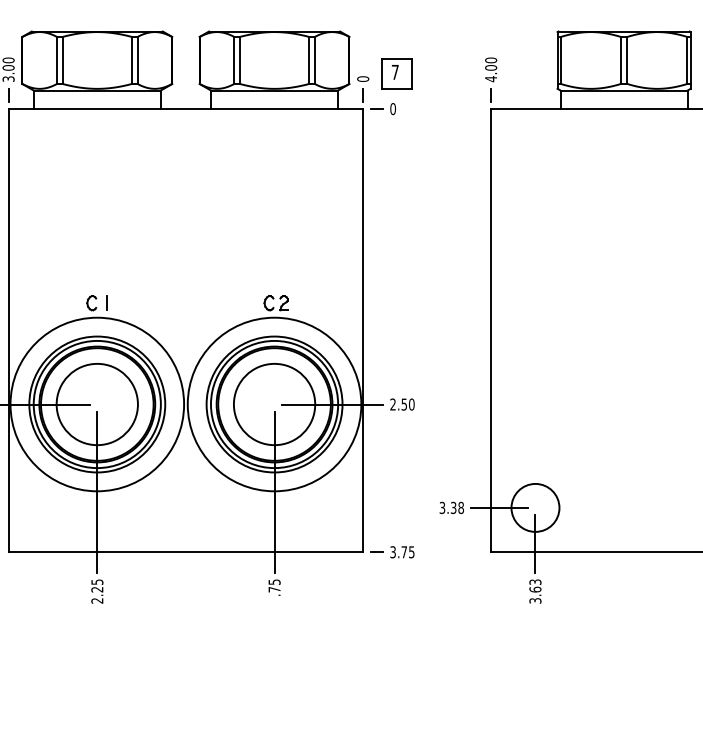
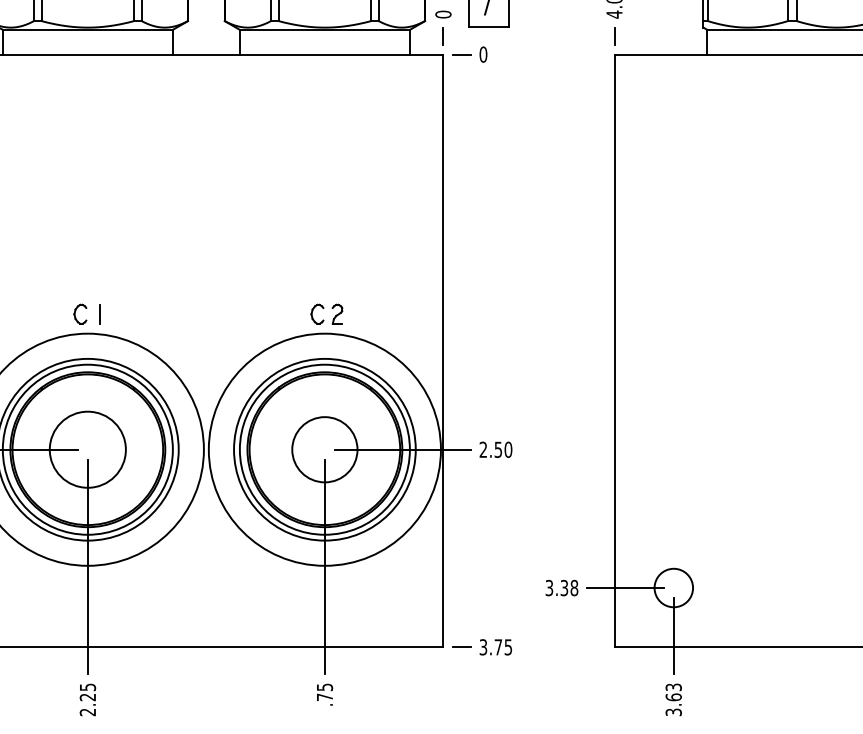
circle: (96, 404) -> (86, 449), size x0.7
circle: (274, 404) -> (324, 449), size x0.6
circle: (535, 507) -> (673, 587), size x0.6

